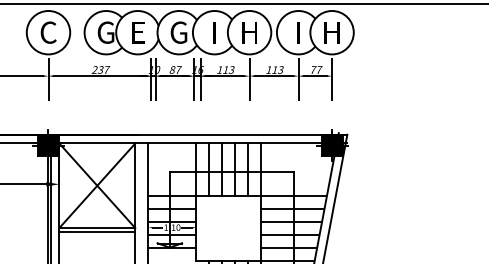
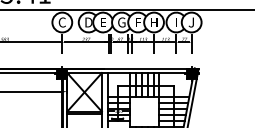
text: (105, 32) -> (88, 22), G -> D
text: (215, 32) -> (138, 22), I -> F
text: (331, 32) -> (191, 22), H -> J

